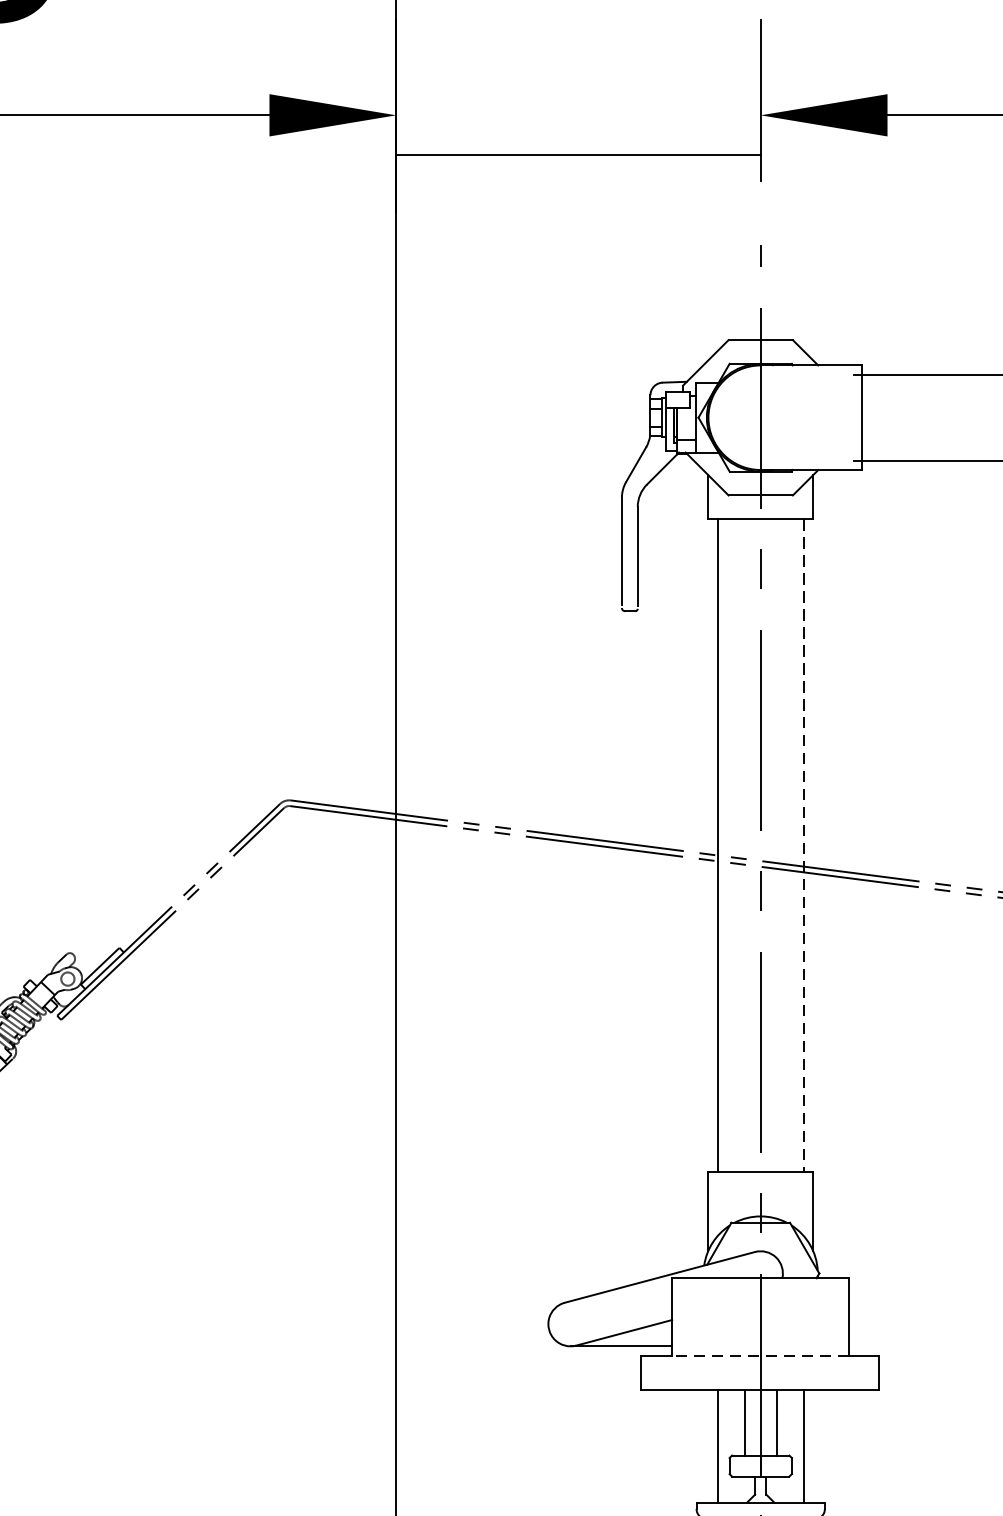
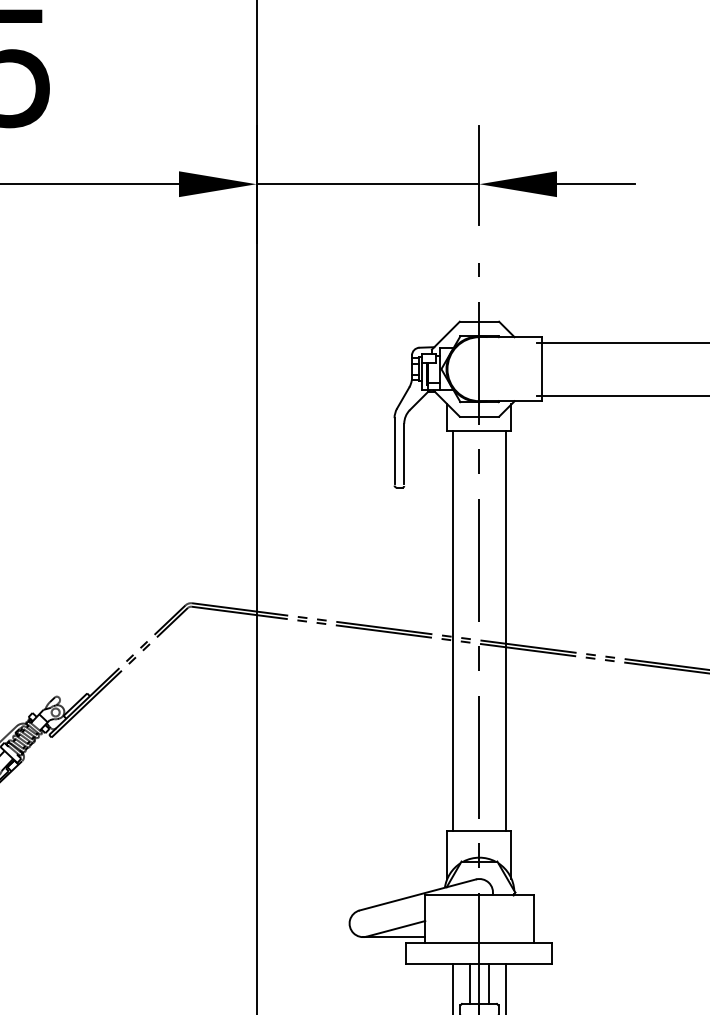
line: (577, 155) -> (367, 184), moved
line: (803, 844) -> (505, 630), dashed -> solid
line: (759, 1356) -> (478, 943), dashed -> solid

